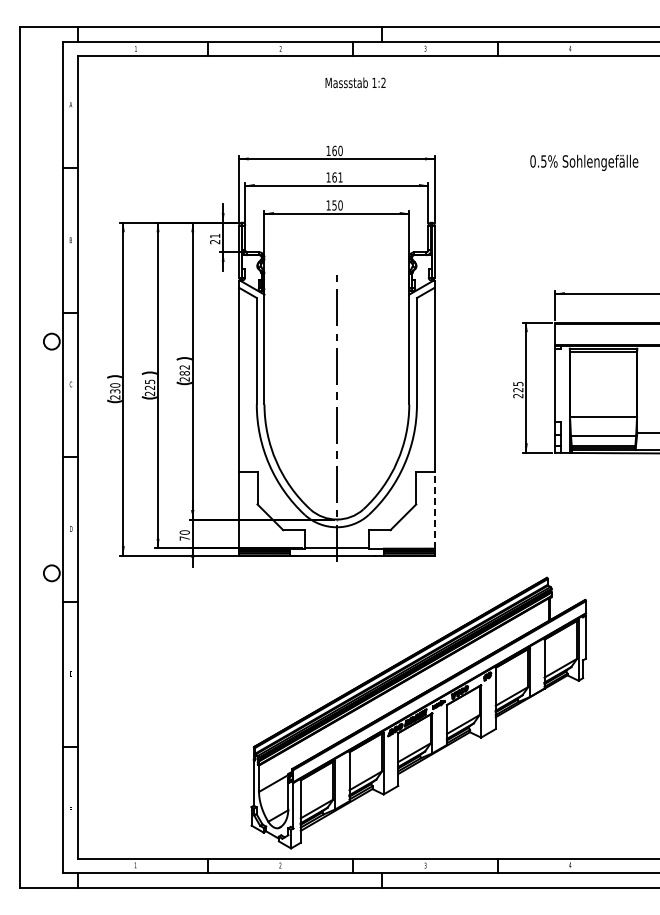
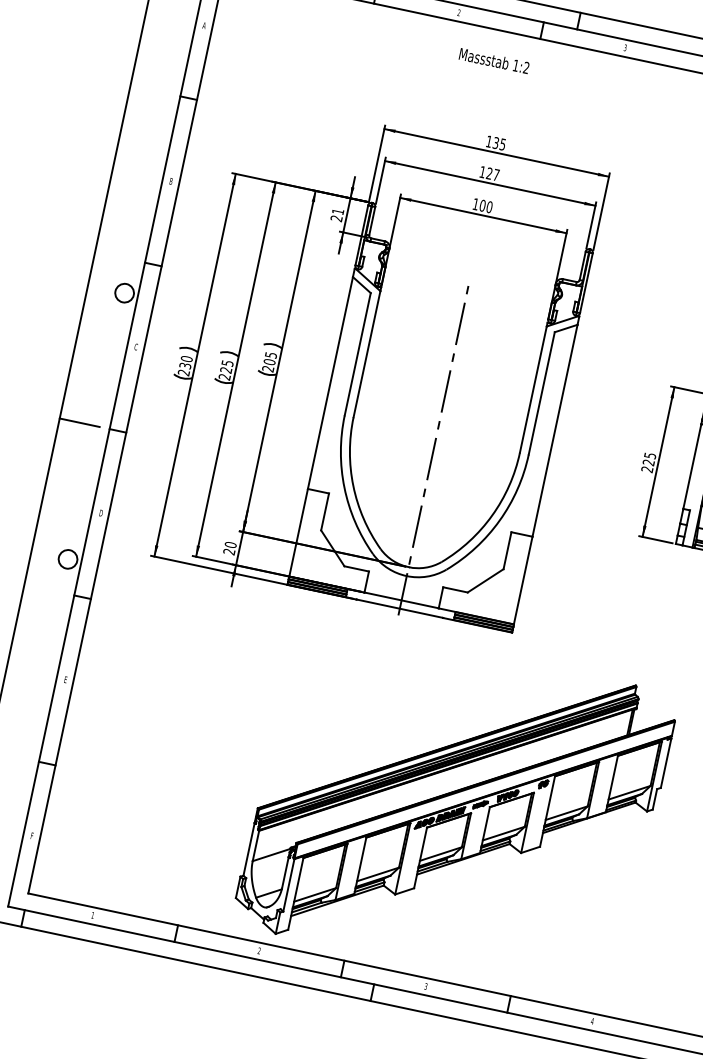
text: (355, 82) -> (494, 60), moved
text: (337, 150) -> (499, 143), 160 -> 135
text: (337, 177) -> (492, 174), 161 -> 127
text: (334, 205) -> (482, 205), 150 -> 100
text: (184, 370) -> (269, 358), 282 -> 205
line: (37, 457) -> (79, 422), added
line: (434, 509) -> (523, 579), dashed -> solid
text: (184, 538) -> (228, 551), 70 -> 20

